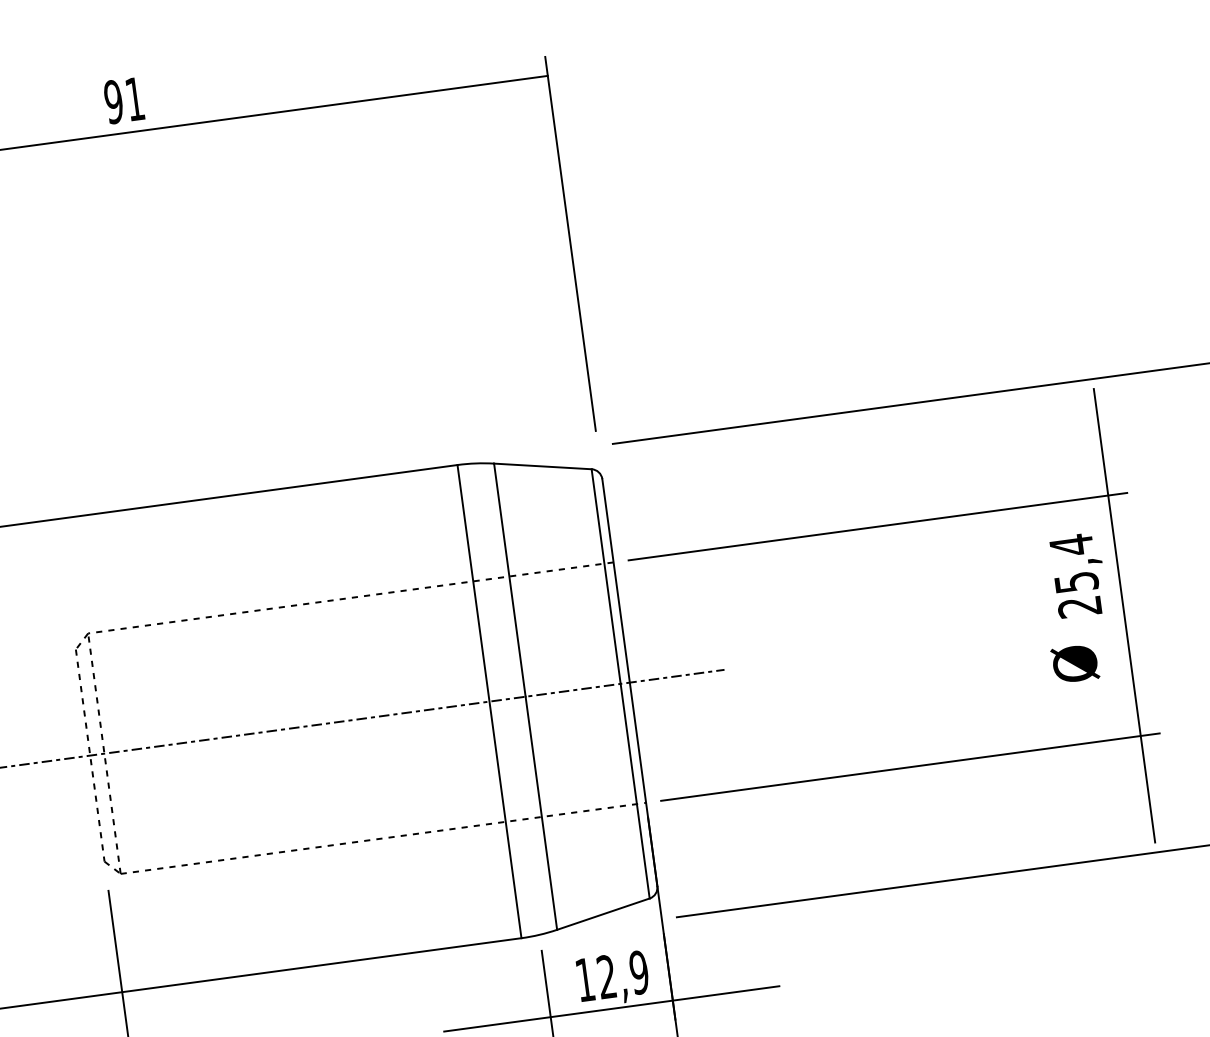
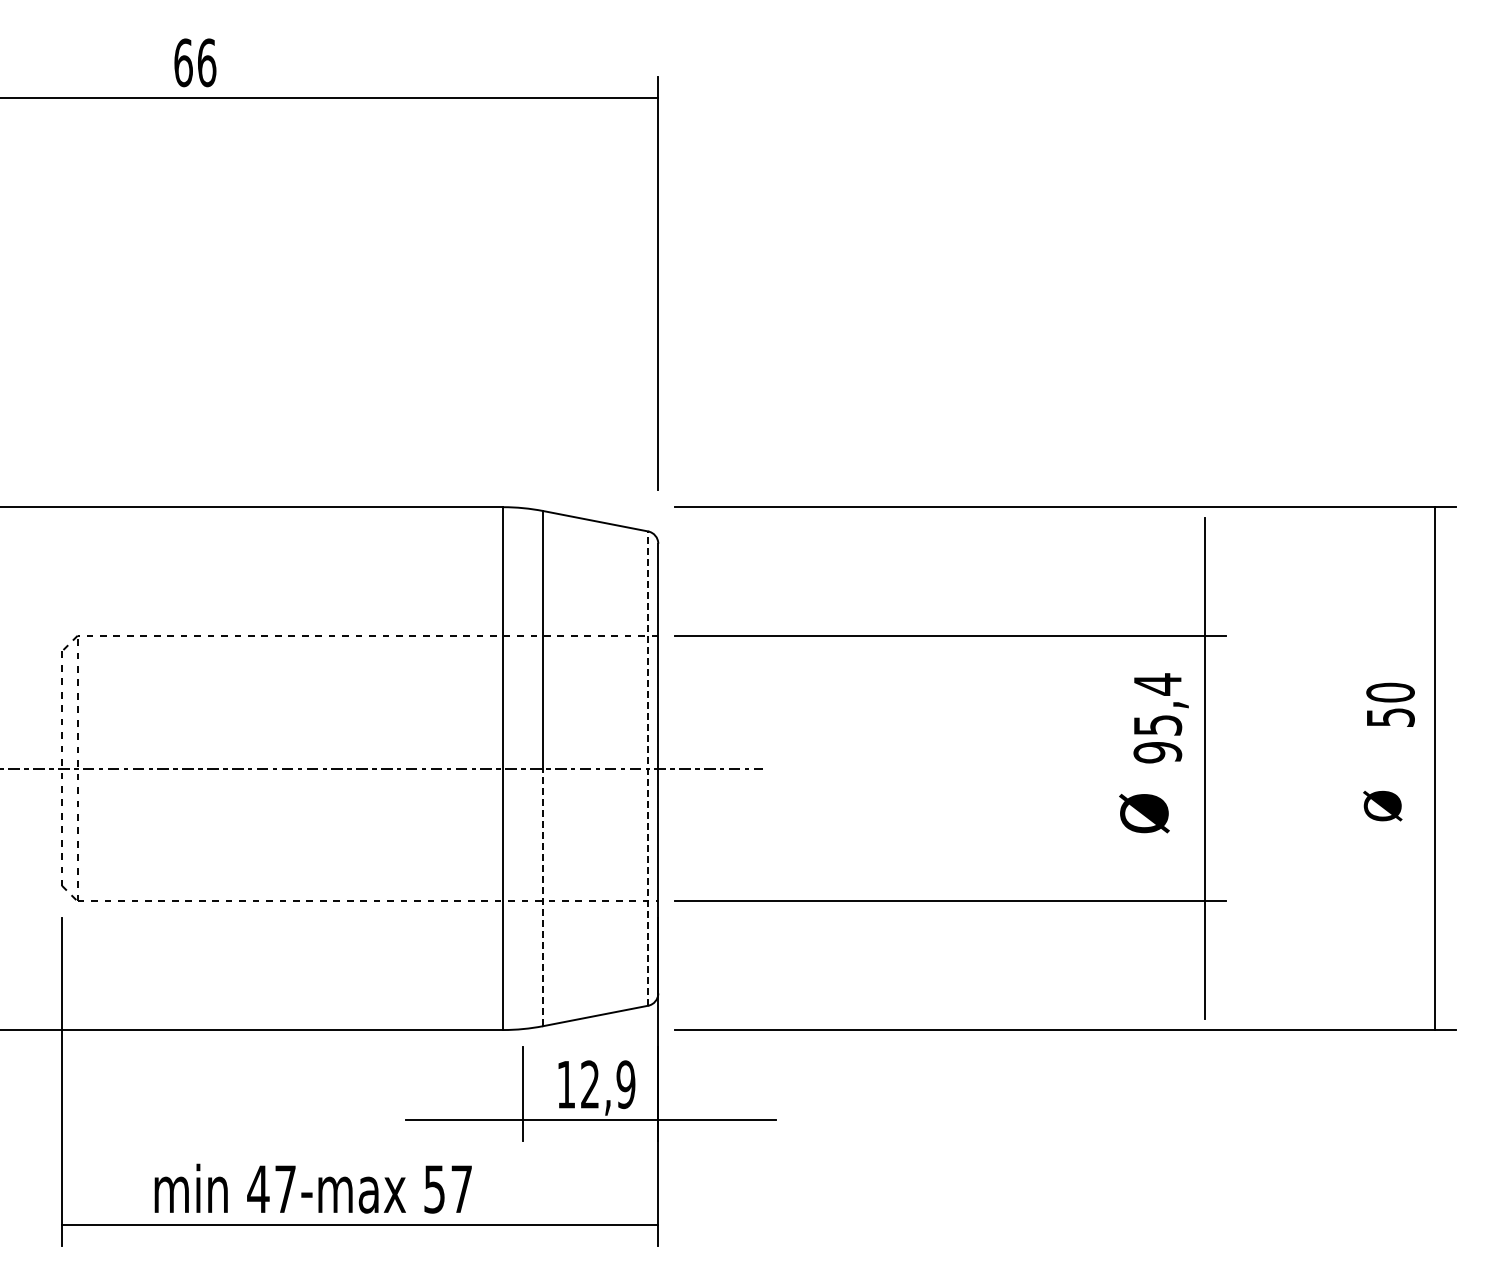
text: (124, 100) -> (195, 62), 91 -> 66
text: (1079, 606) -> (1157, 752), 25,4 -> 95,4
line: (620, 683) -> (648, 768), solid -> dashed
line: (541, 813) -> (543, 897), solid -> dashed

